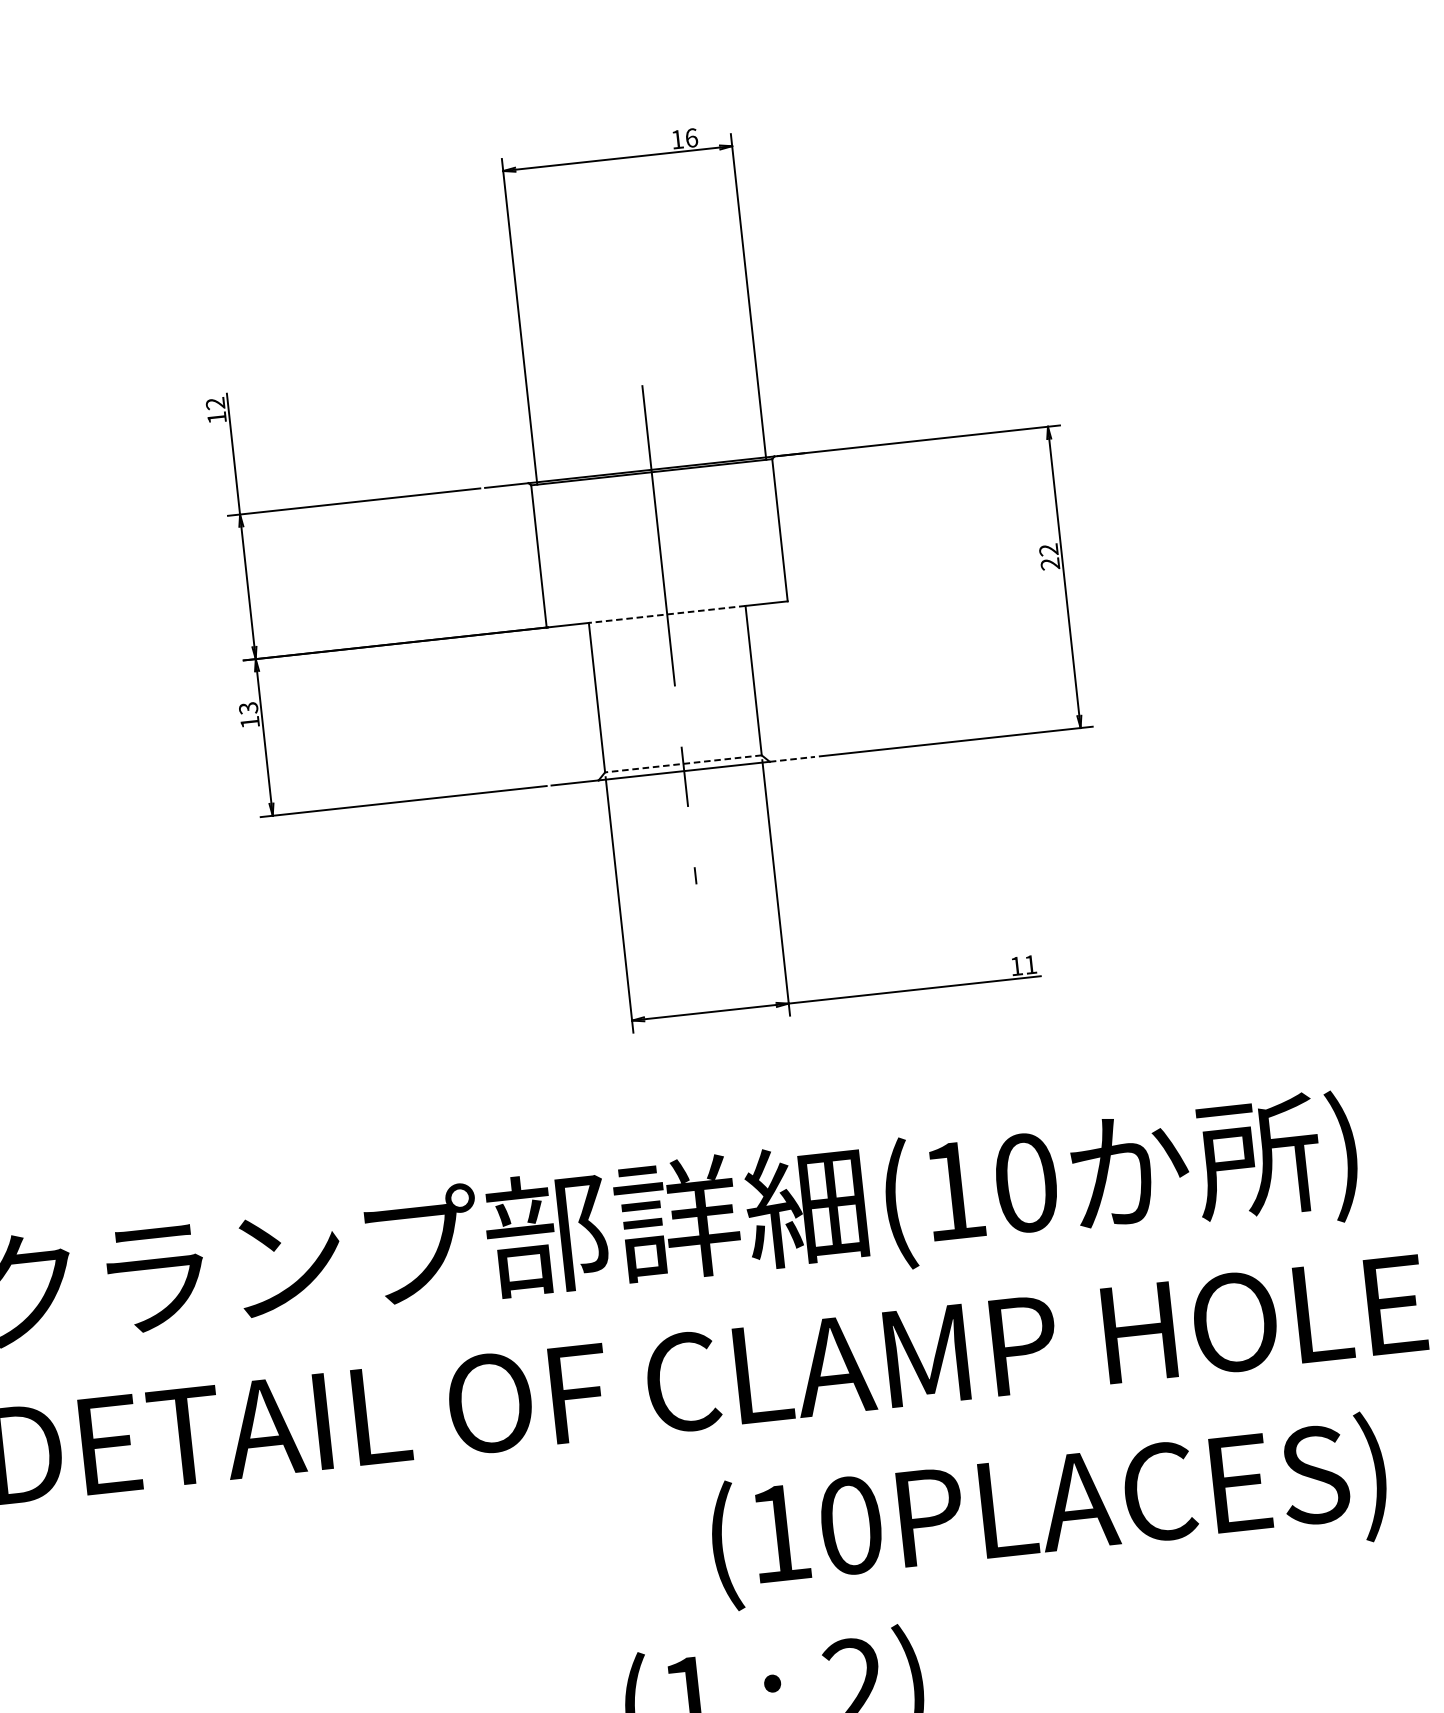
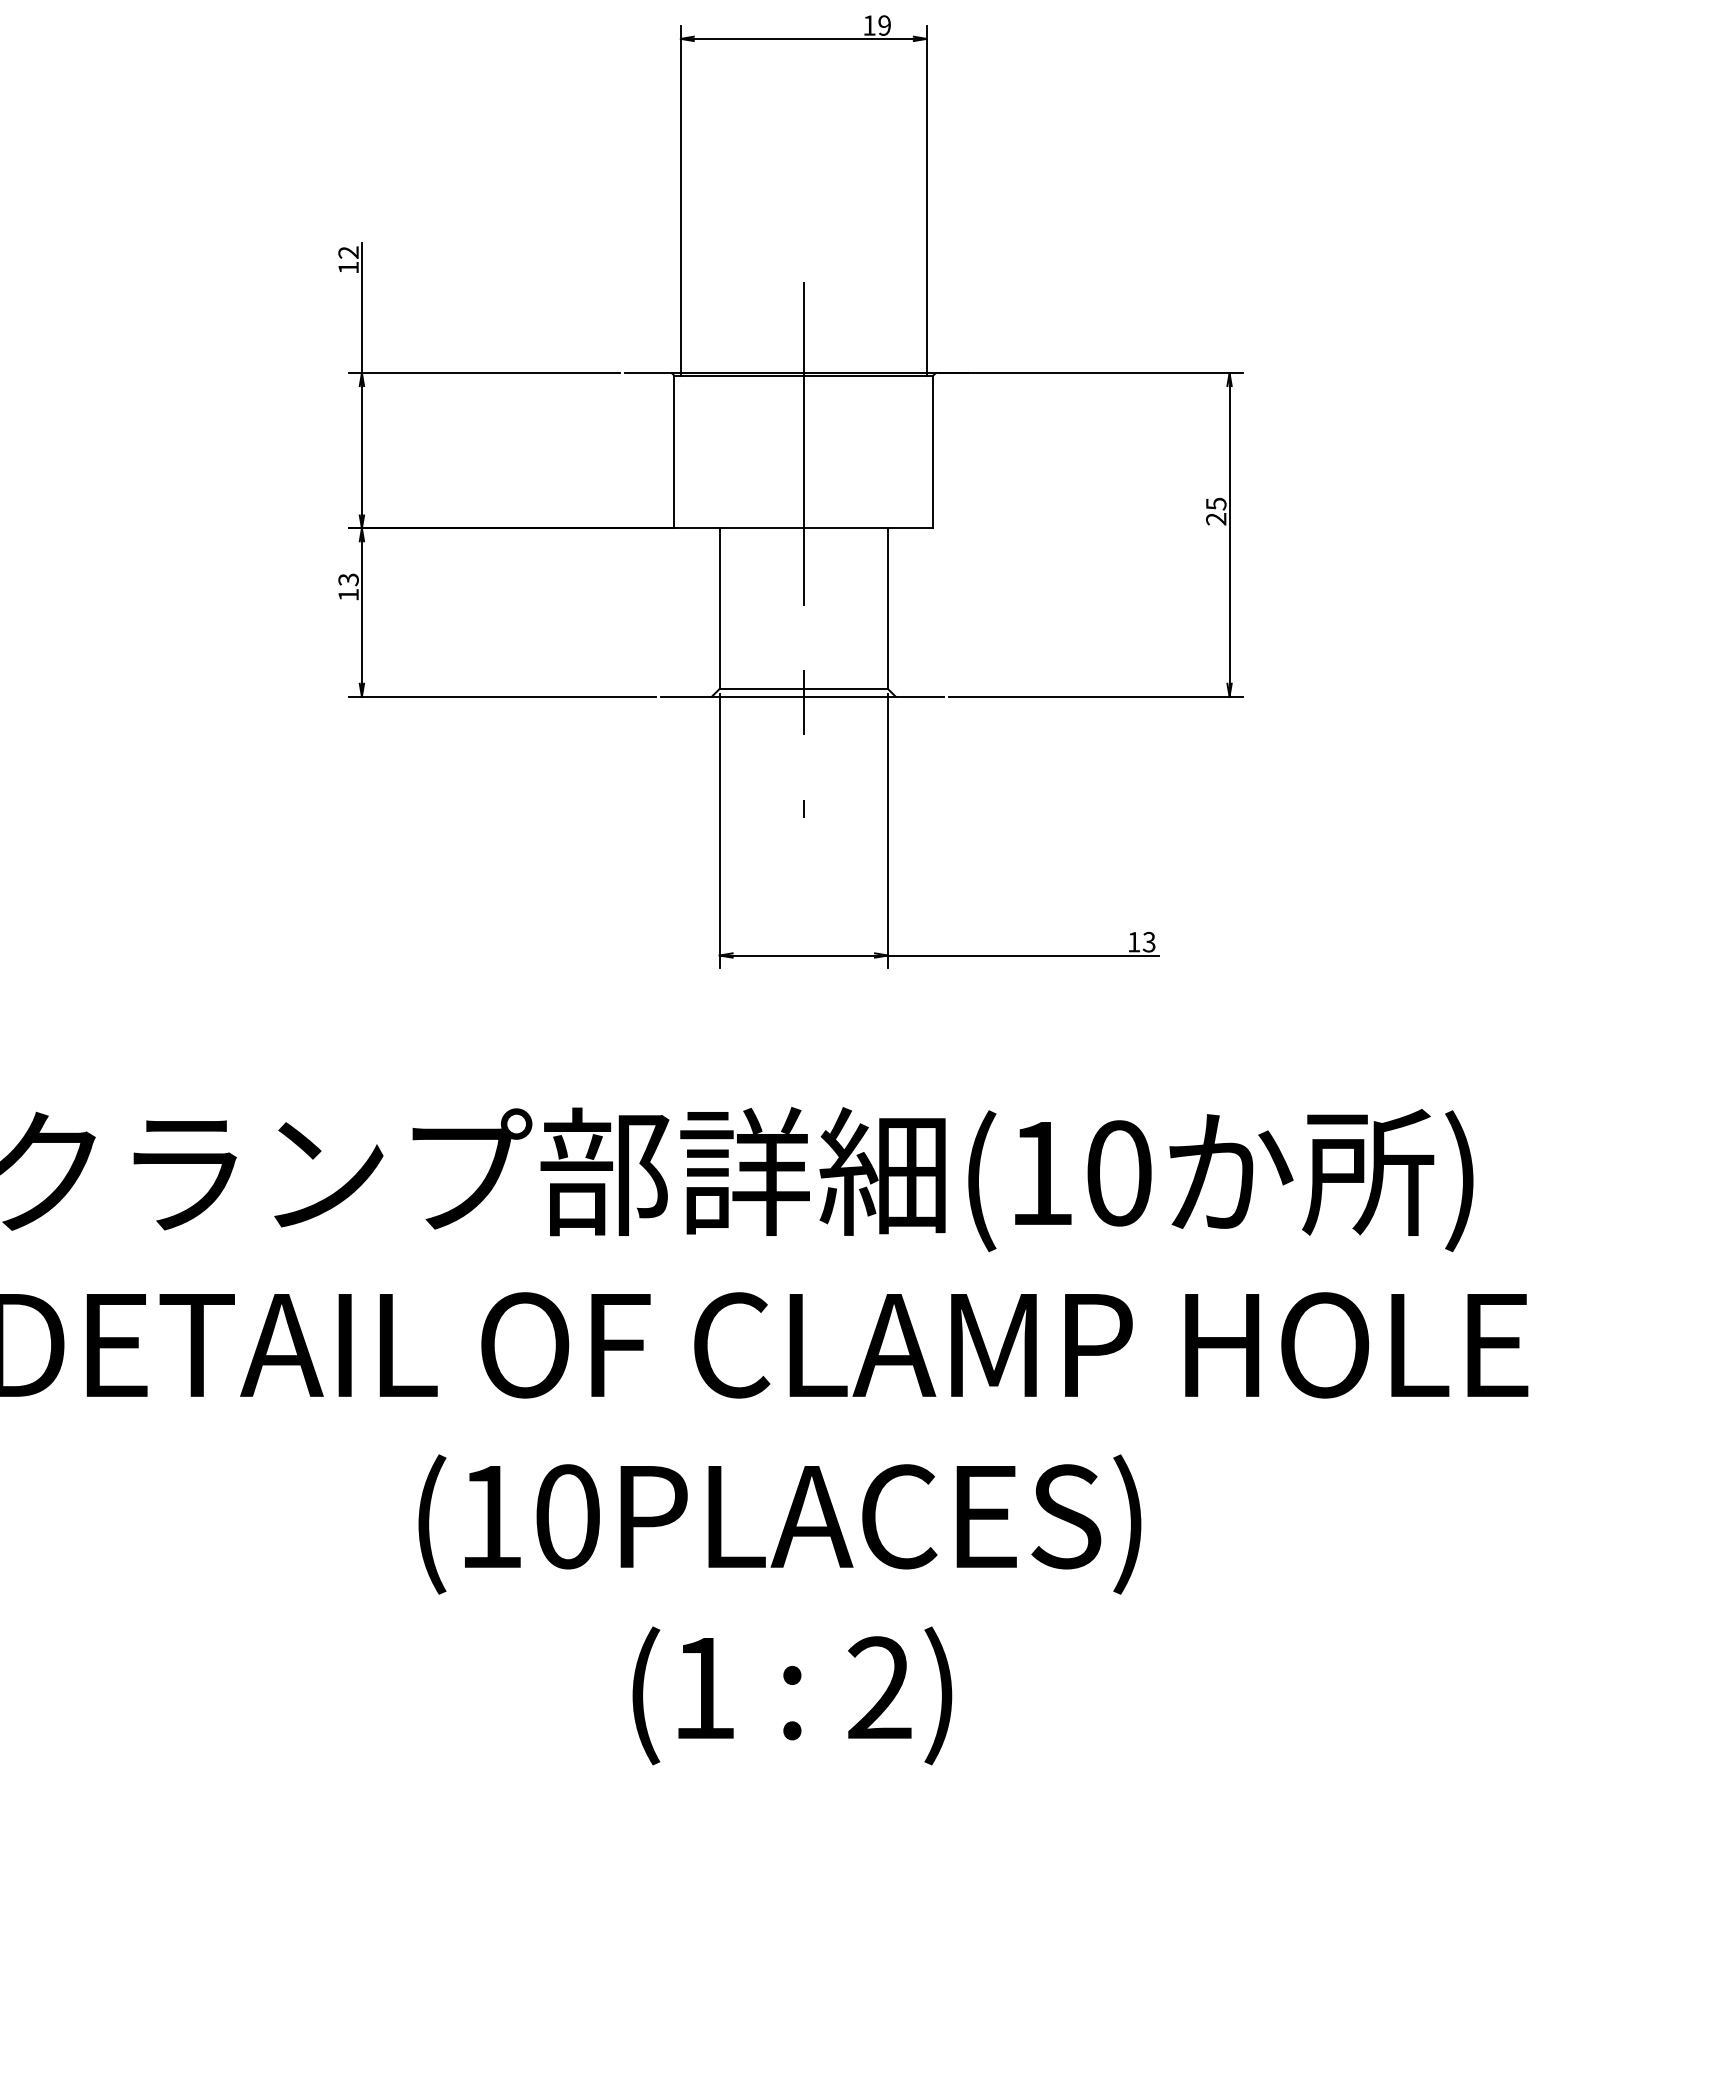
text: (691, 137) -> (884, 25), 16 -> 19
text: (1048, 549) -> (1216, 503), 22 -> 25
line: (666, 614) -> (803, 528), dashed -> solid
line: (792, 759) -> (920, 696), dashed -> solid
line: (683, 763) -> (803, 688), dashed -> solid
text: (1029, 964) -> (1148, 941), 11 -> 13
text: (1048, 1511) -> (779, 1524), moved

